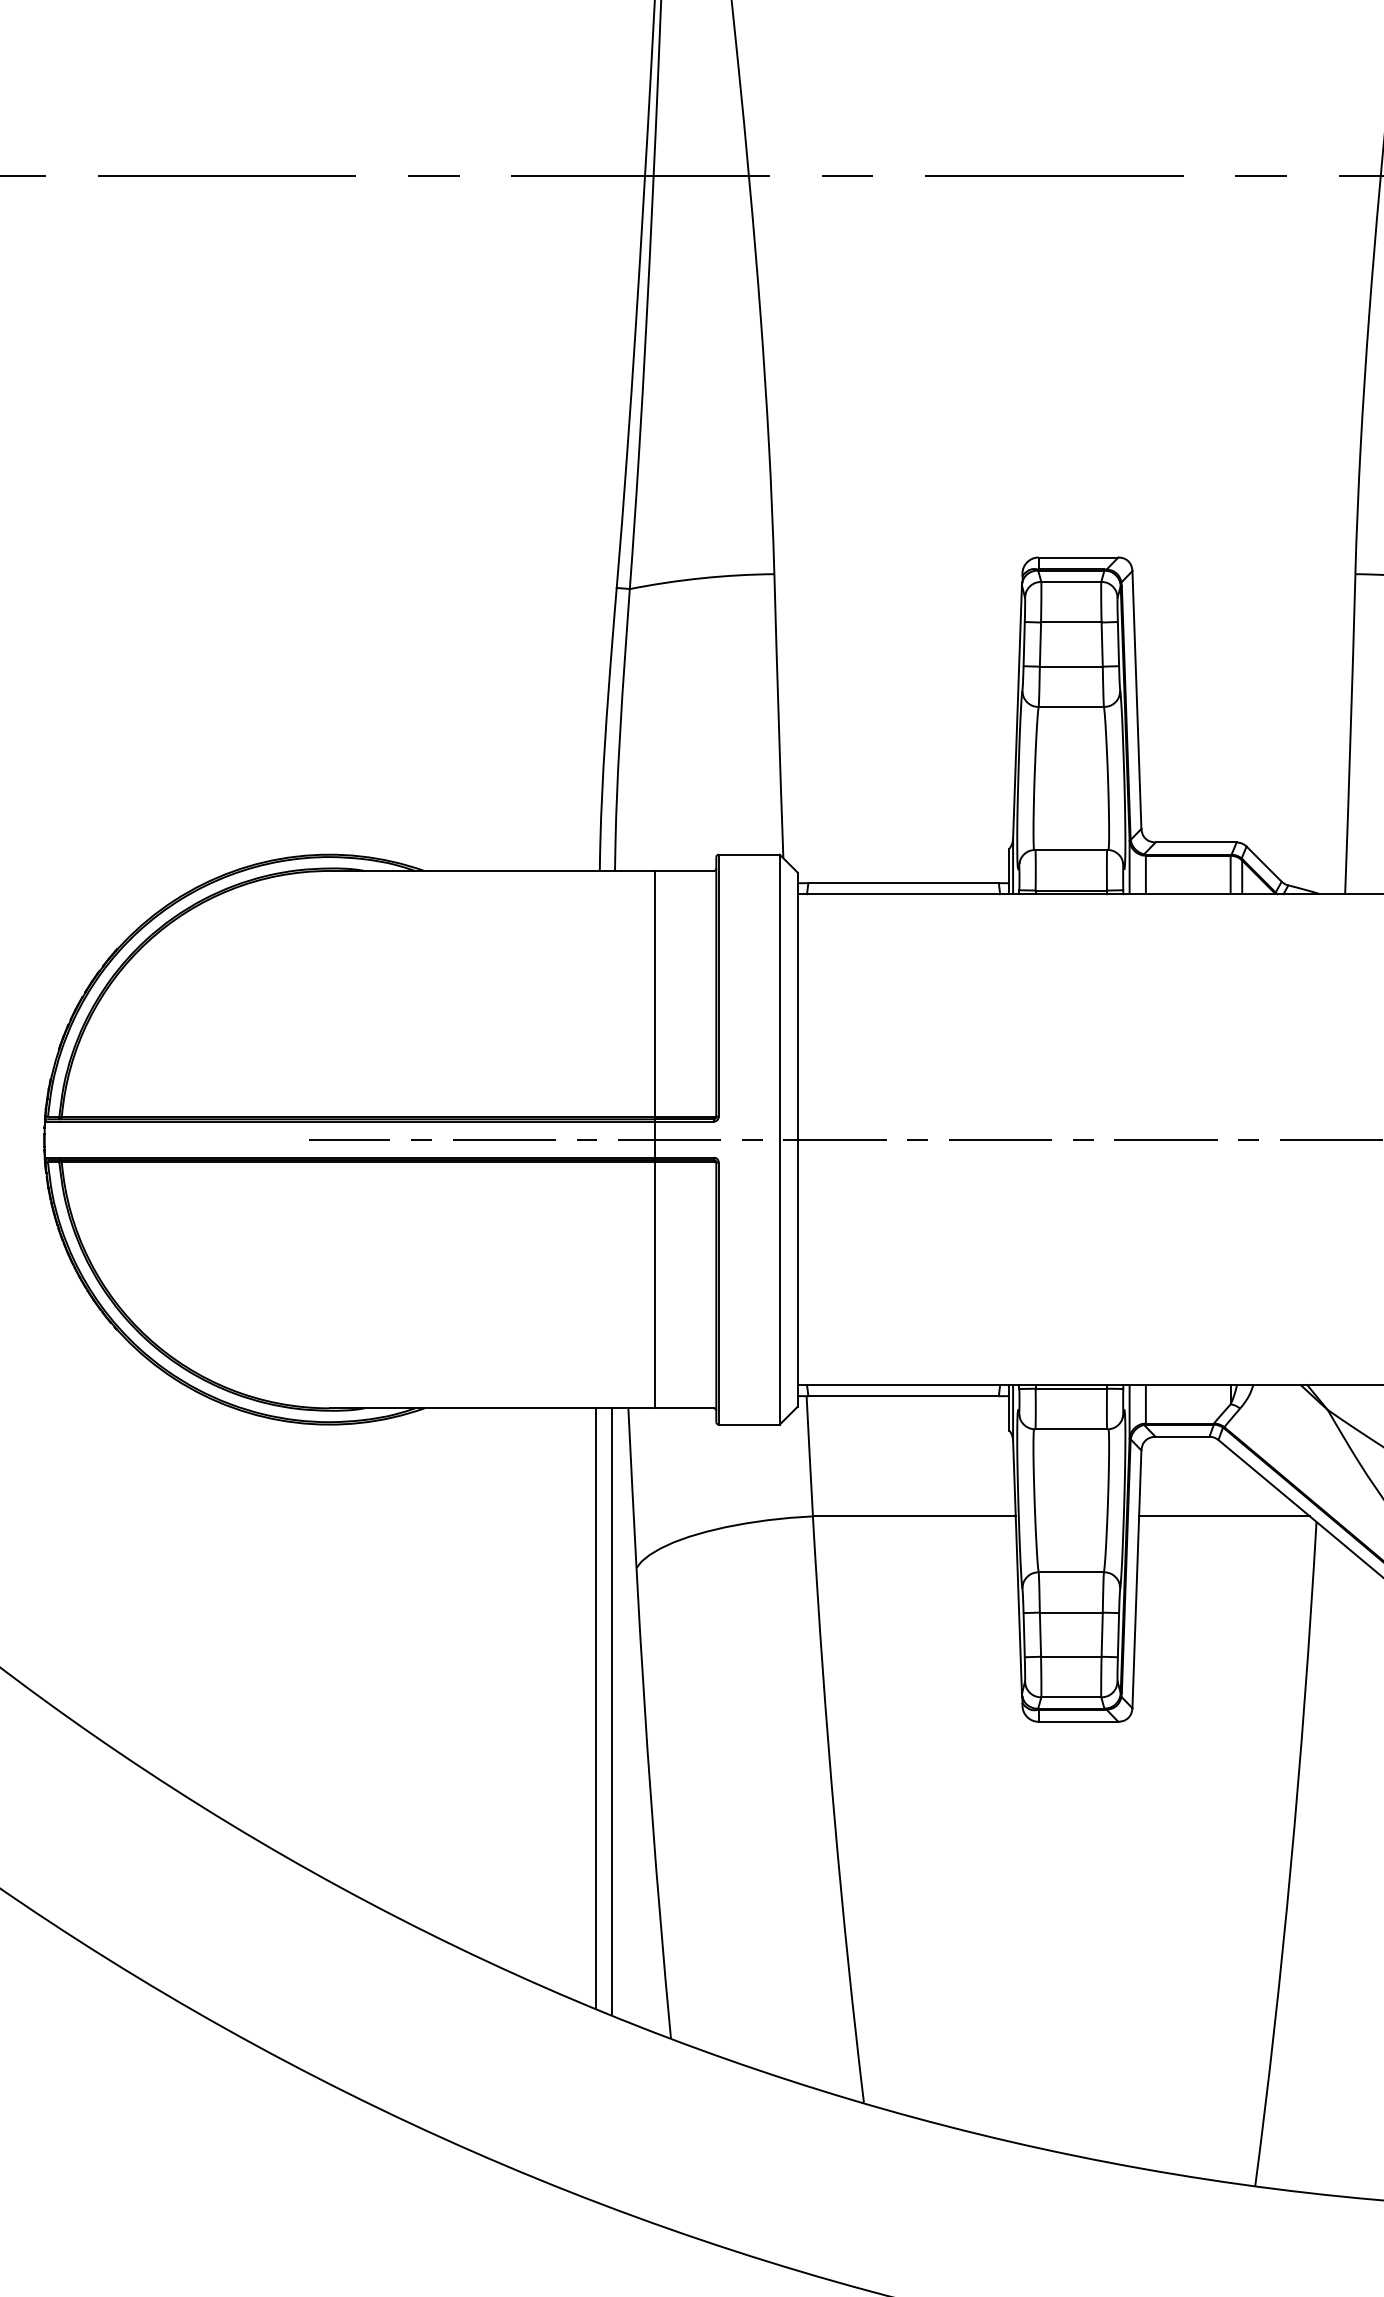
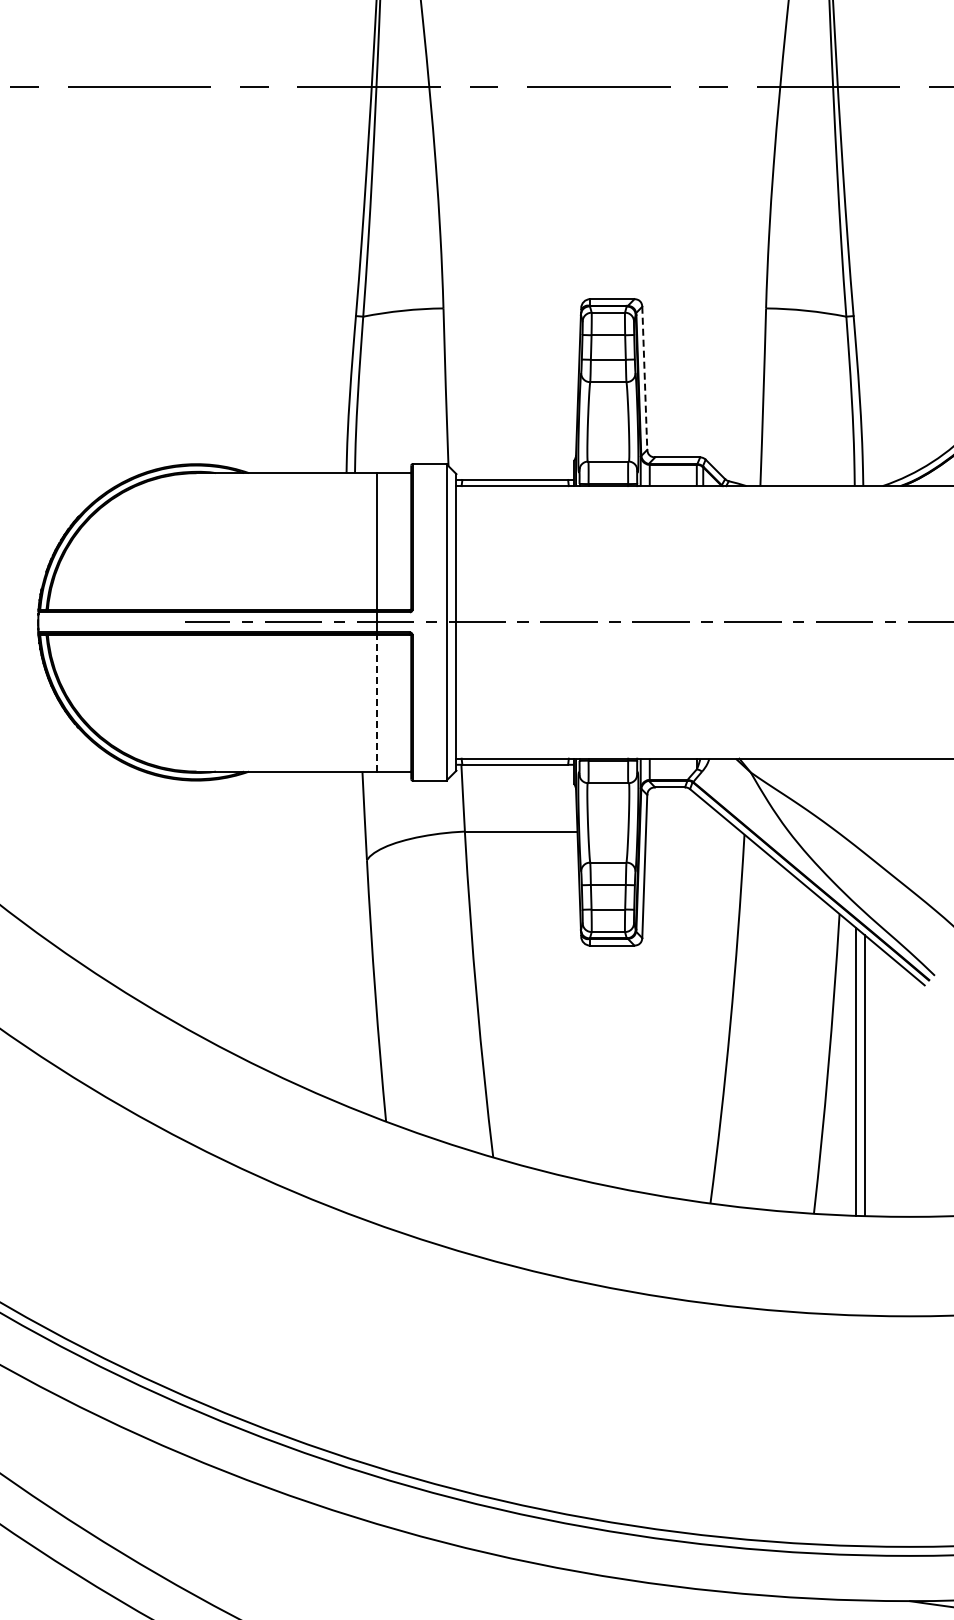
line: (1136, 700) -> (644, 378), solid -> dashed
line: (655, 1283) -> (377, 702), solid -> dashed
line: (1224, 1516) -> (693, 831), removed
line: (596, 1707) -> (344, 937), removed
line: (612, 1710) -> (353, 939), removed

